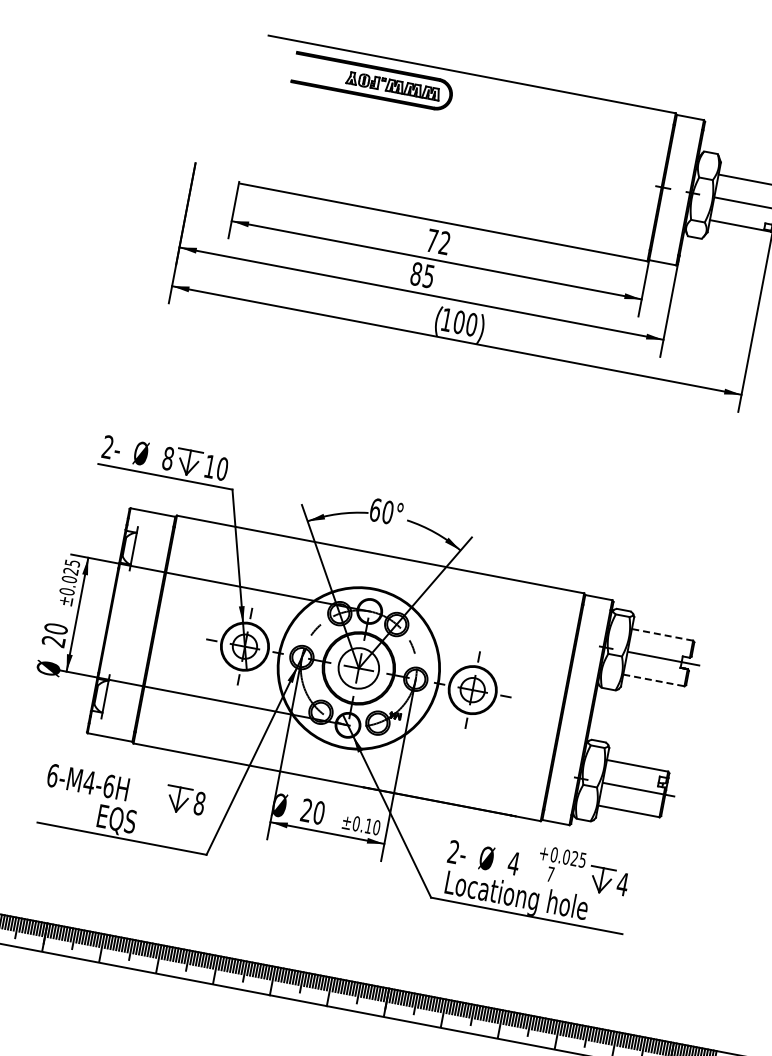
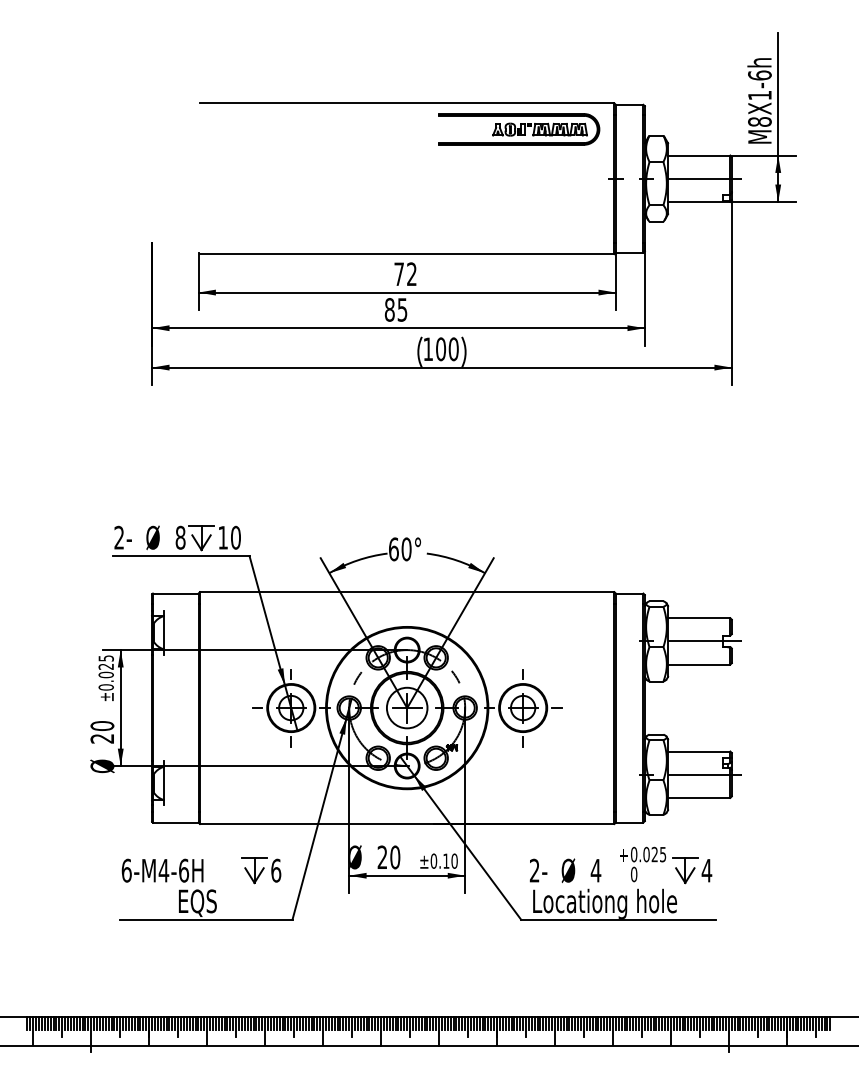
part: (373, 82) -> (519, 129), moved
line: (661, 635) -> (698, 618), dashed -> solid
line: (654, 680) -> (699, 664), dashed -> solid
text: (200, 803) -> (276, 870), 8 -> 6
text: (550, 874) -> (634, 874), 7 -> 0

